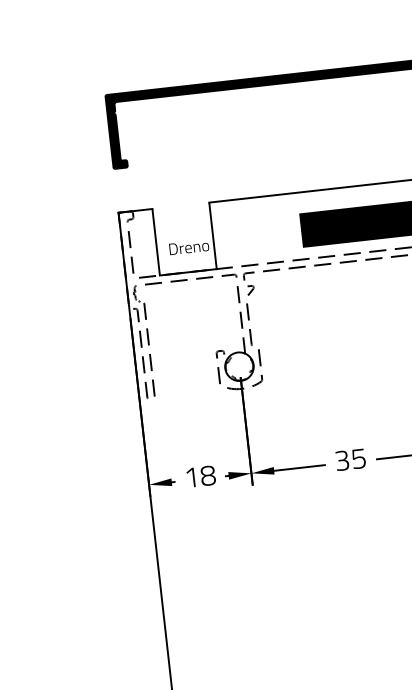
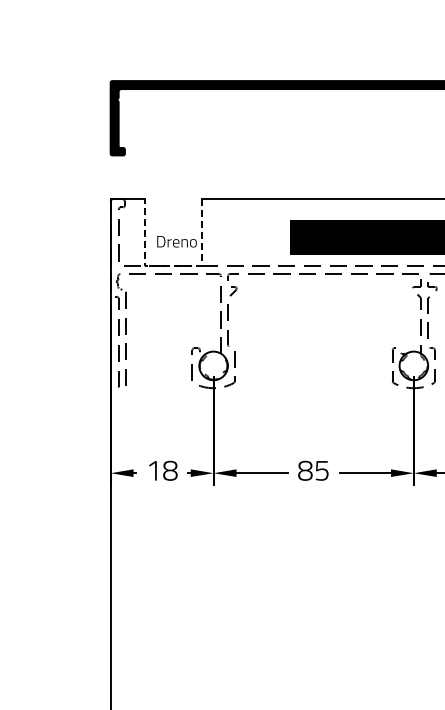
line: (188, 272) -> (173, 266), solid -> dashed
text: (342, 460) -> (305, 470), 35 -> 85

